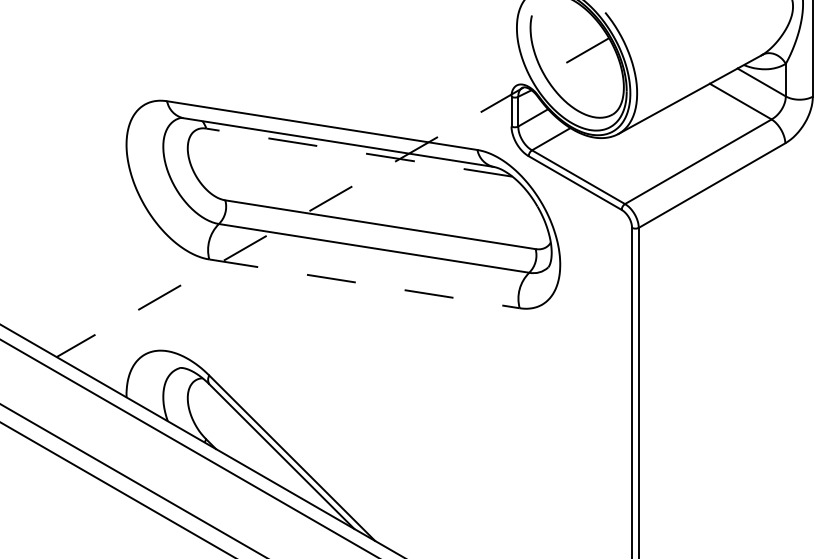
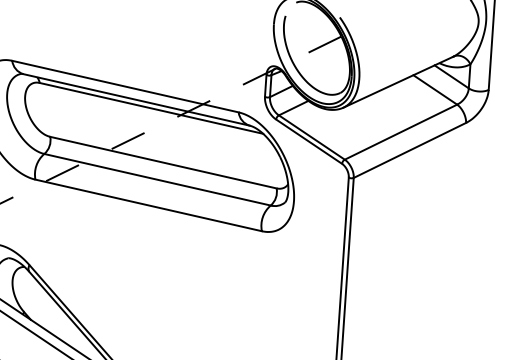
line: (358, 152) -> (150, 108), dashed -> solid
line: (365, 283) -> (149, 205), dashed -> solid

